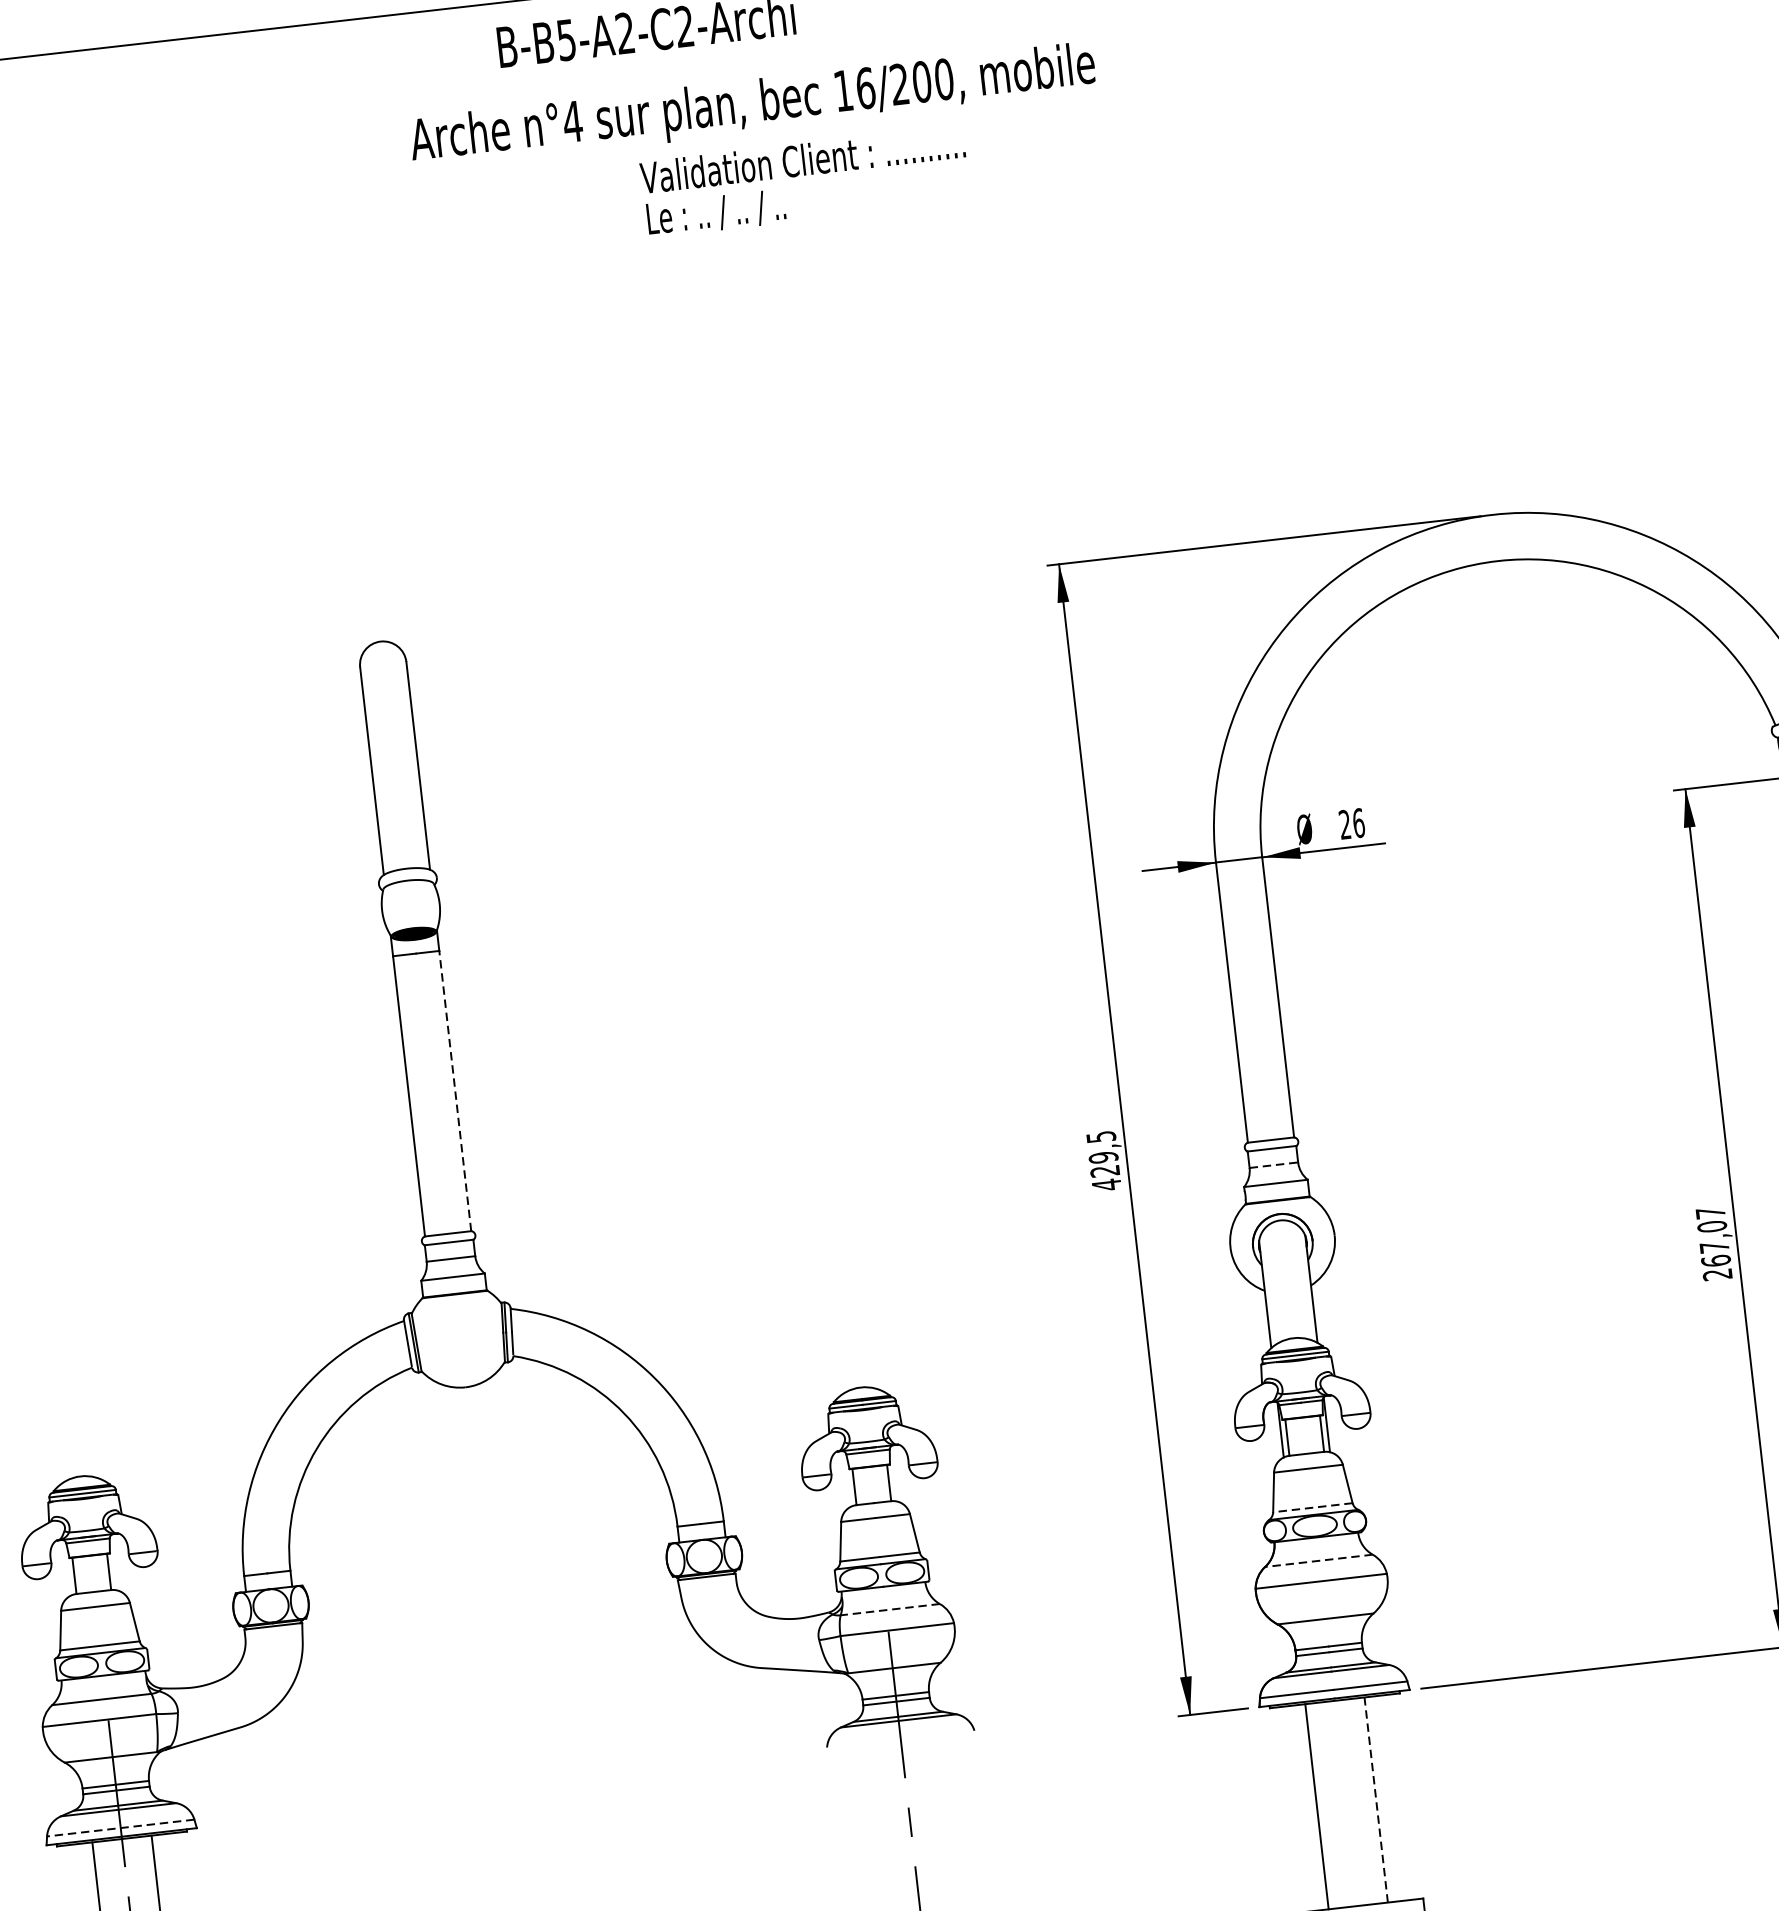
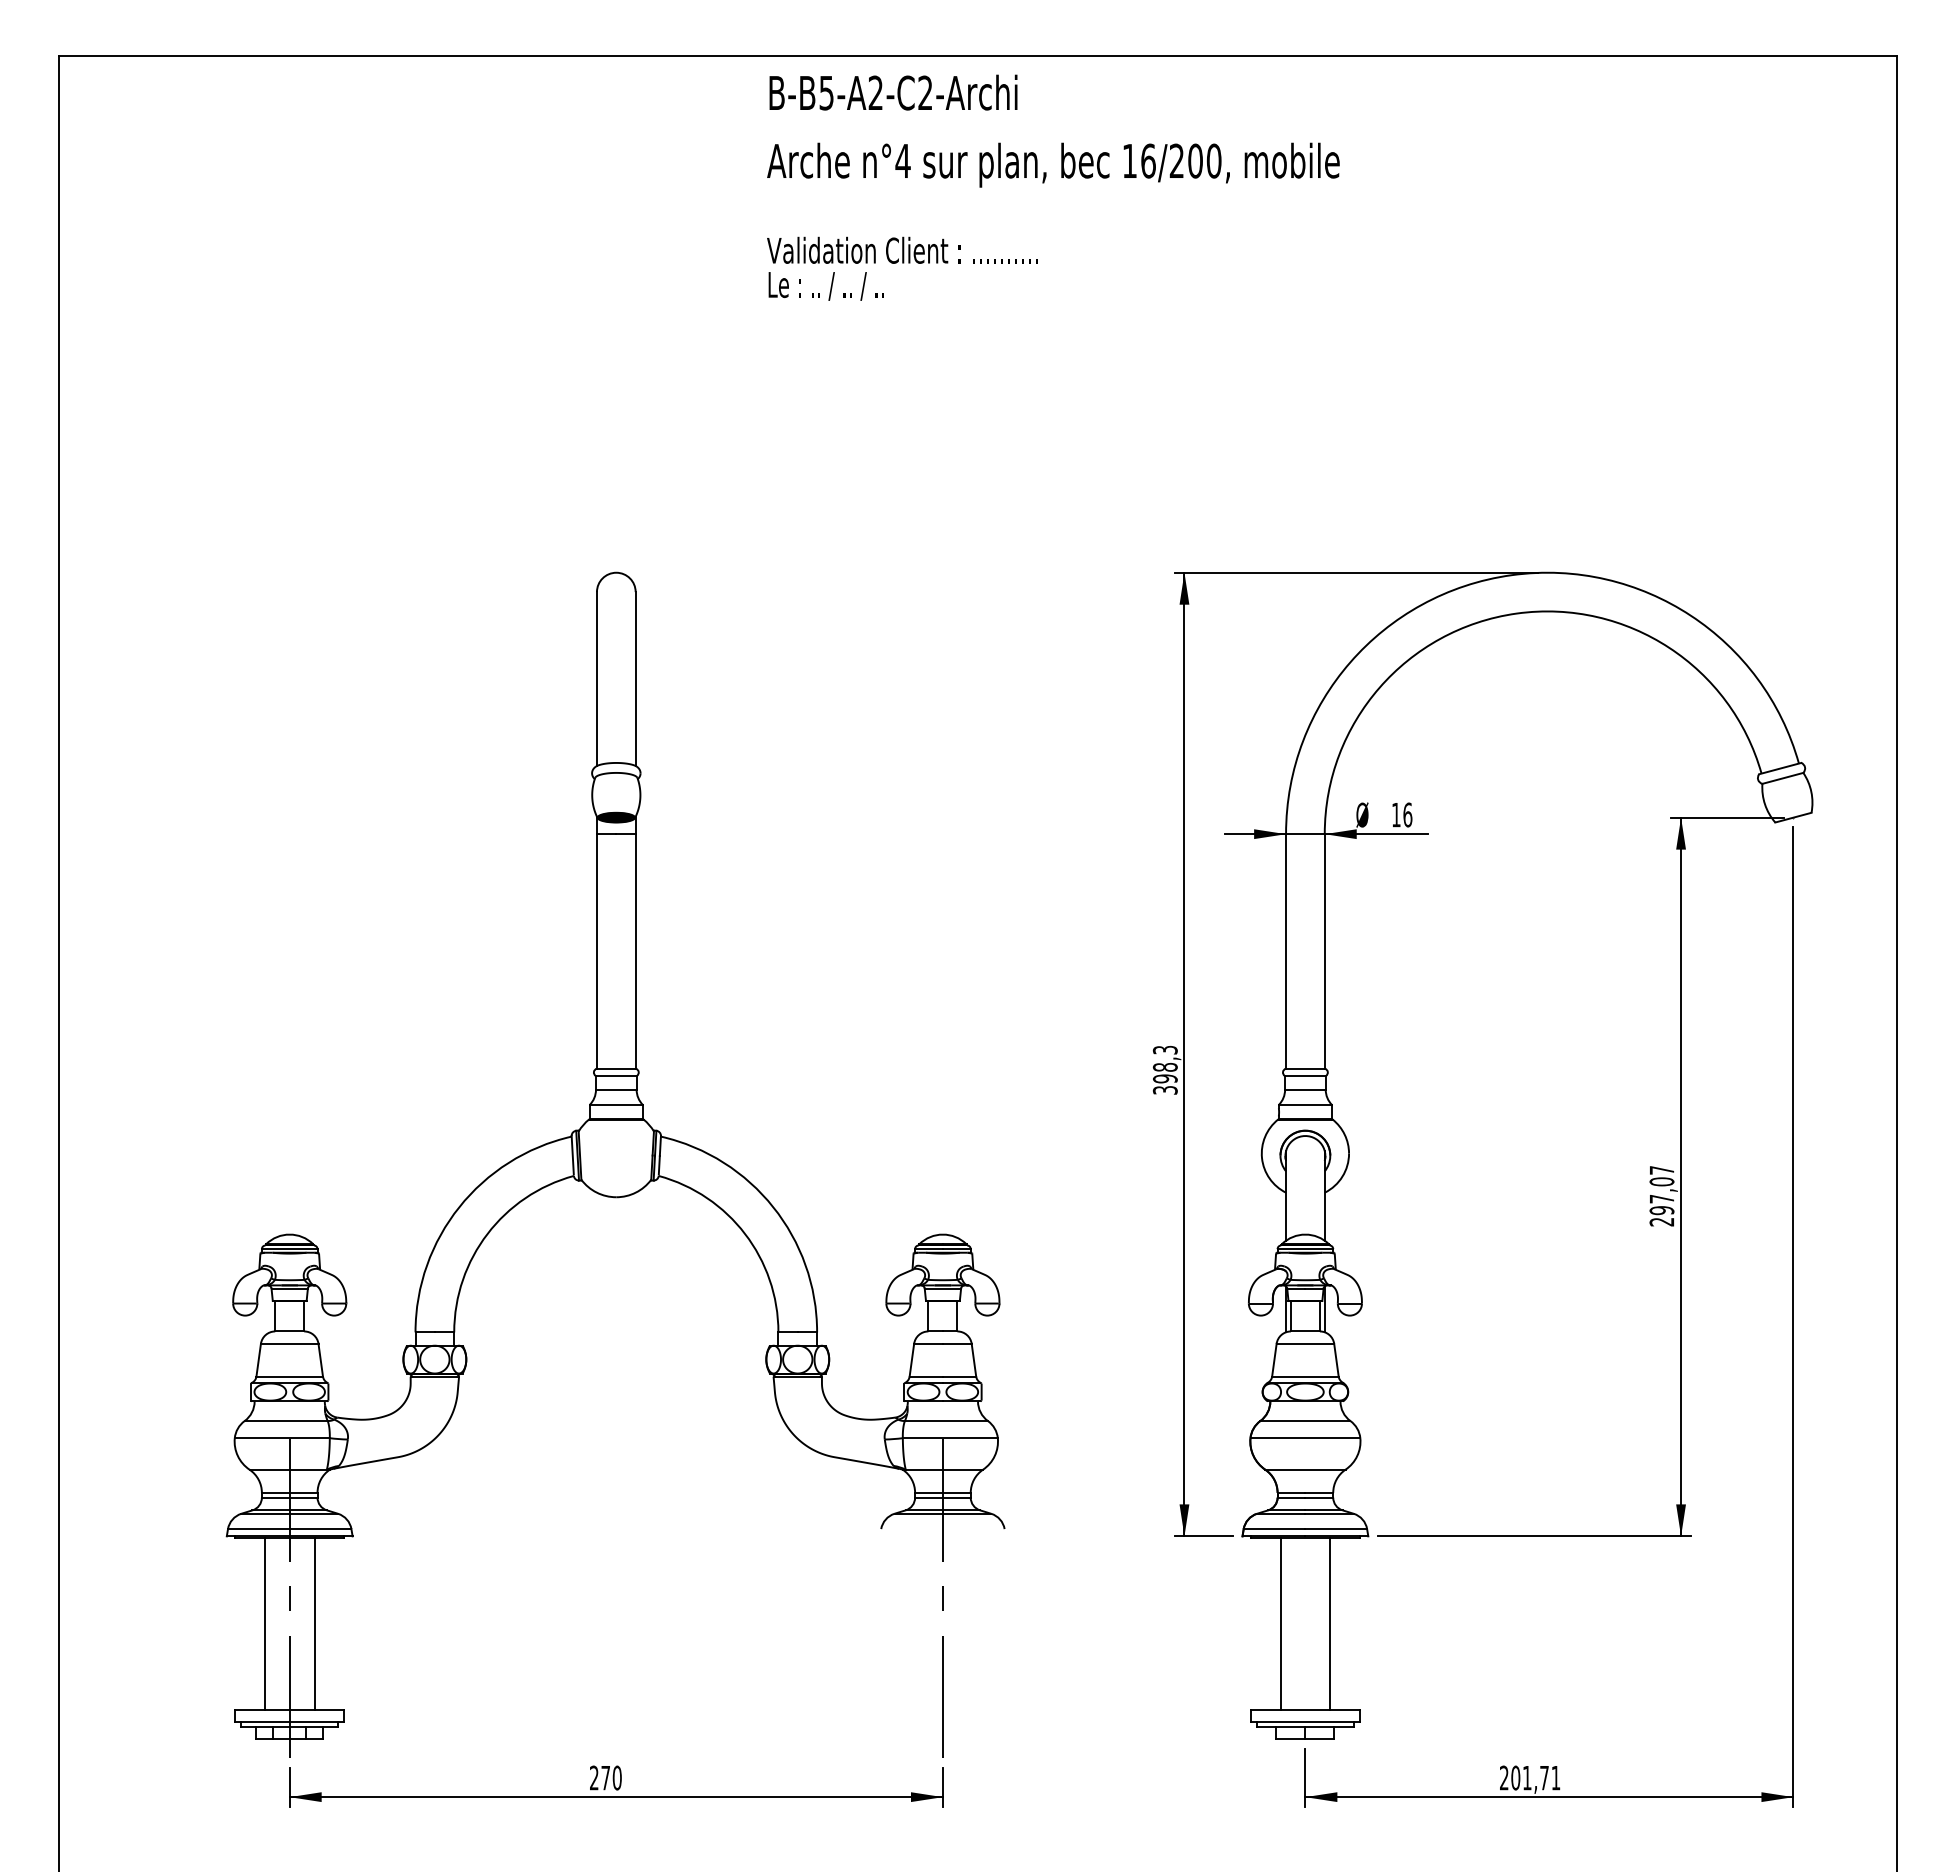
text: (752, 105) -> (1053, 164), moved
text: (805, 181) -> (902, 268), moved
text: (1345, 824) -> (1396, 814), 26 -> 16
line: (454, 1090) -> (635, 950), dashed -> solid
text: (1102, 1161) -> (1164, 1070), 429,5 -> 398,3
line: (1273, 1164) -> (1305, 1089), dashed -> solid
text: (1715, 1260) -> (1661, 1210), 267,07 -> 297,07
line: (1311, 1507) -> (1304, 1376), dashed -> solid
line: (1317, 1561) -> (1304, 1421), dashed -> solid
line: (890, 1610) -> (946, 1421), dashed -> solid
line: (1376, 1800) -> (1330, 1624), dashed -> solid
line: (120, 1828) -> (289, 1529), dashed -> solid

